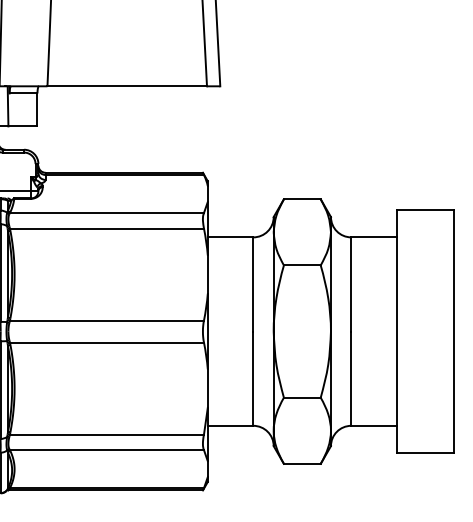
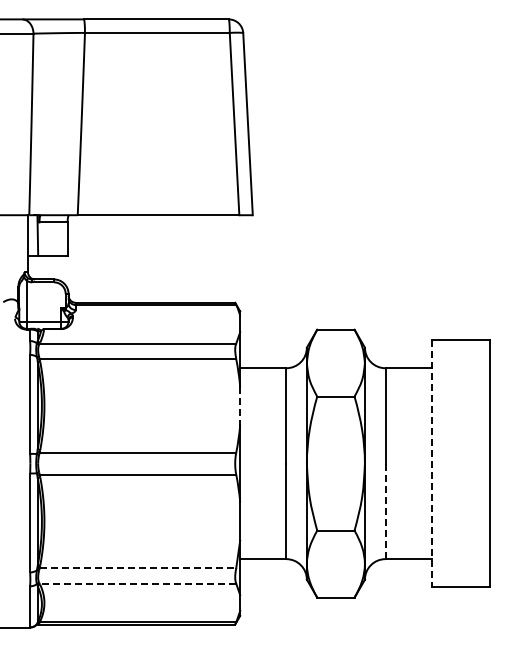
line: (208, 275) -> (240, 406), solid -> dashed
line: (396, 332) -> (431, 464), solid -> dashed
line: (351, 378) -> (385, 511), solid -> dashed
line: (107, 435) -> (138, 568), solid -> dashed
line: (106, 449) -> (137, 583), solid -> dashed

